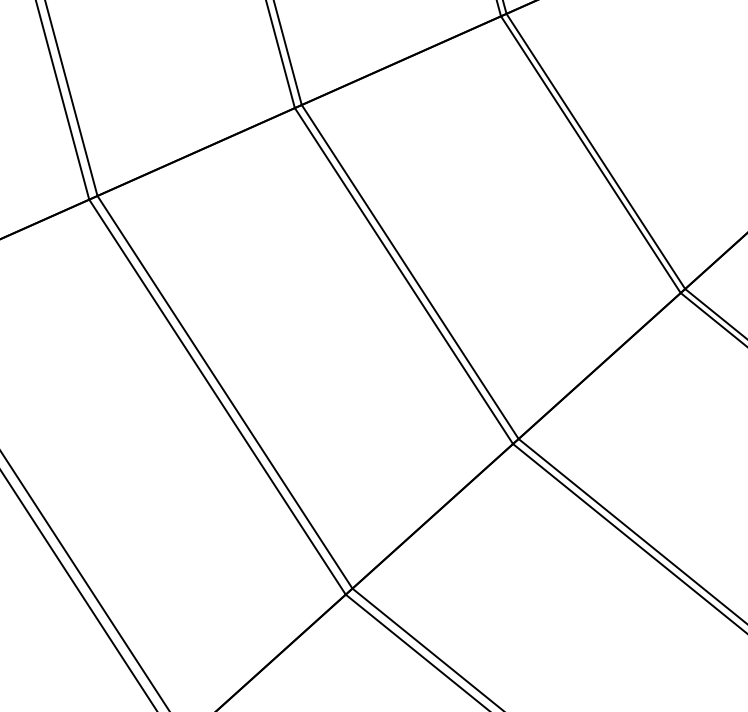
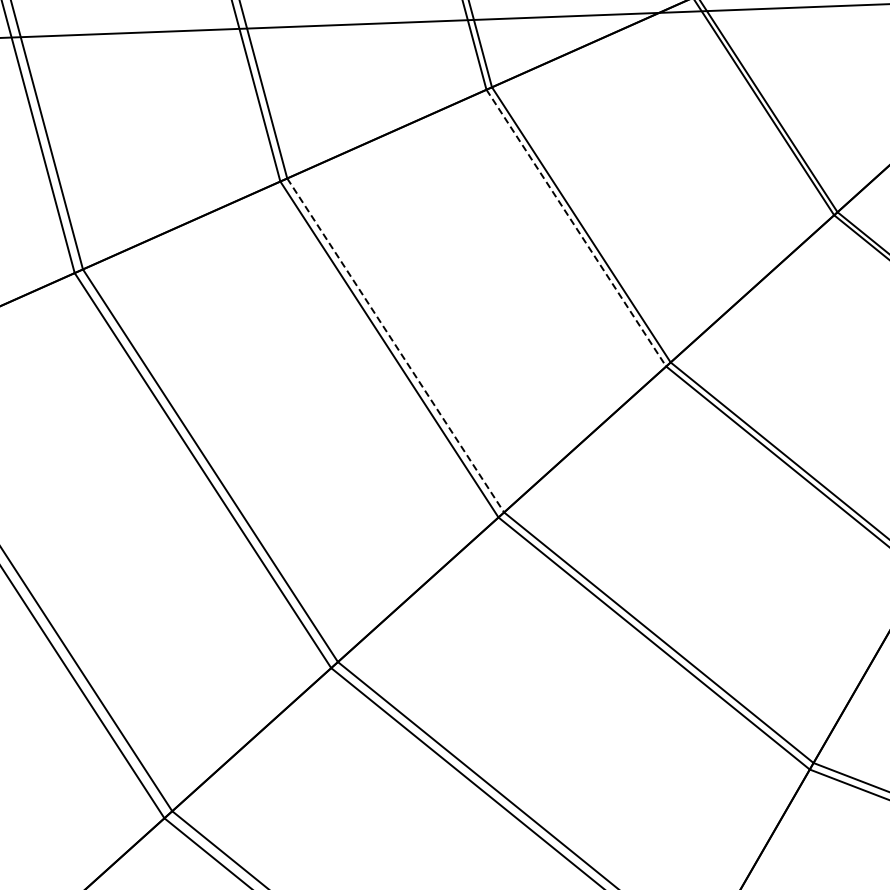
line: (591, 155) -> (576, 228), solid -> dashed
line: (410, 272) -> (395, 345), solid -> dashed

